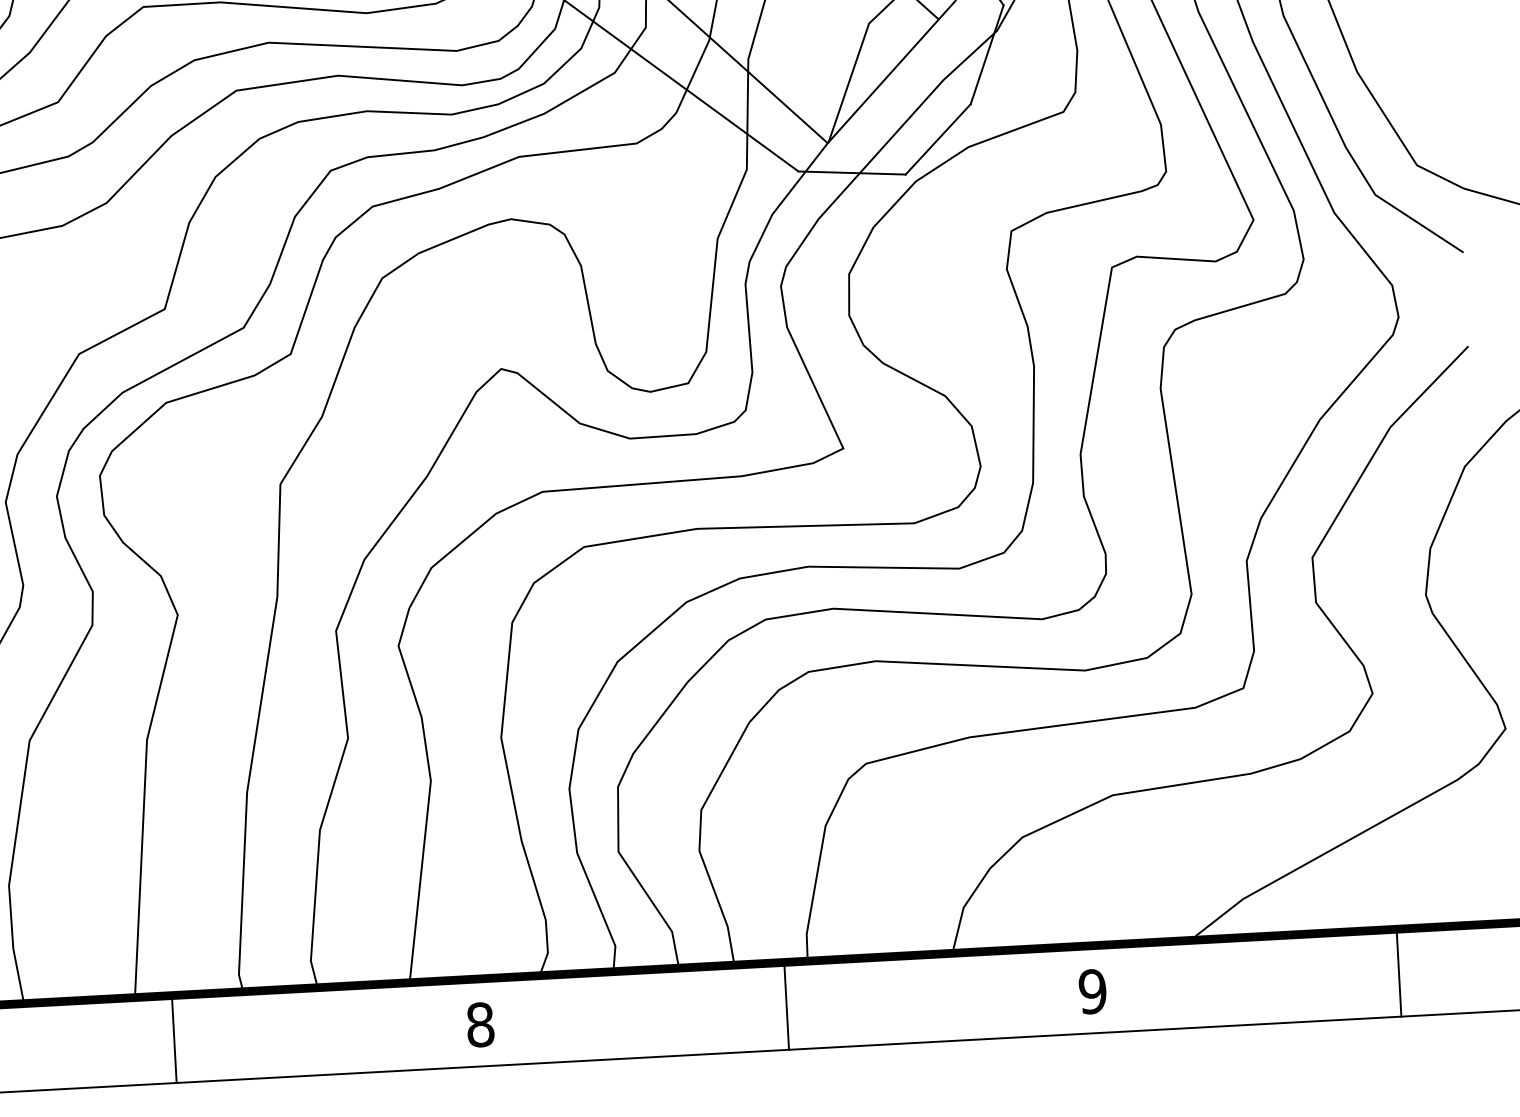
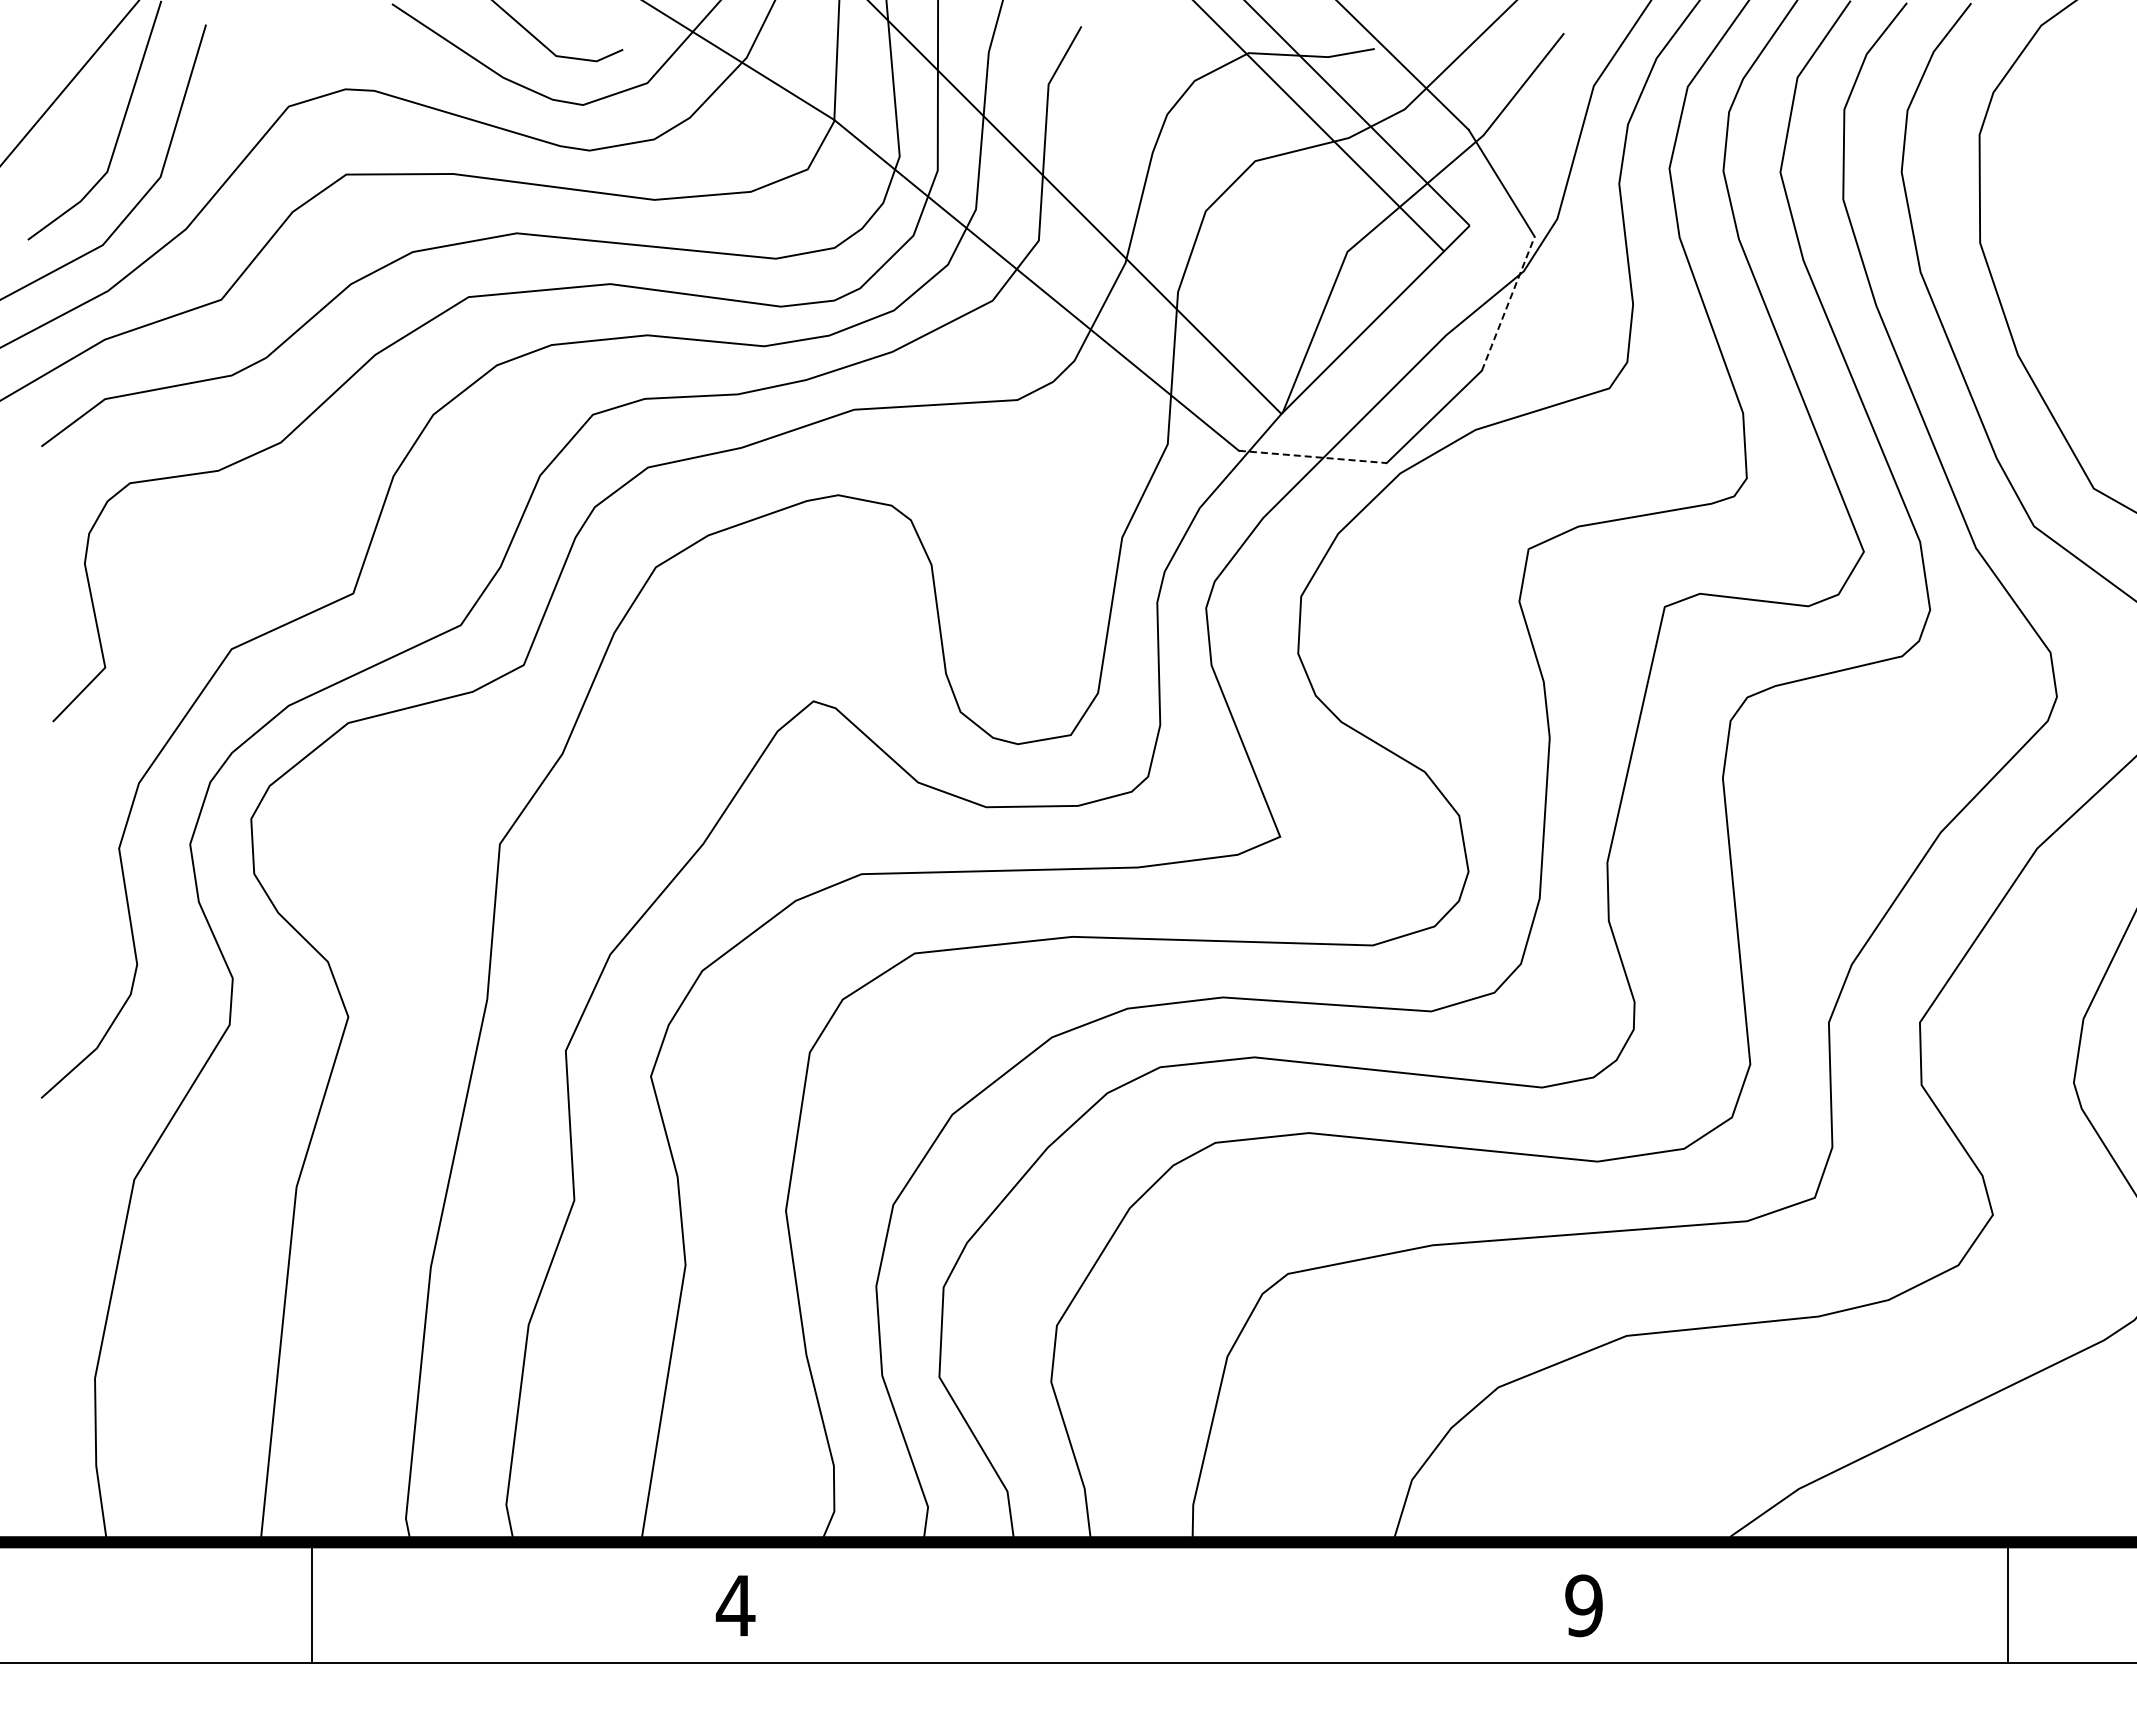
line: (987, 54) -> (1508, 303), solid -> dashed
line: (852, 172) -> (1313, 456), solid -> dashed
line: (786, 1005) -> (1160, 1602), removed
text: (480, 1024) -> (735, 1605), 8 -> 4

